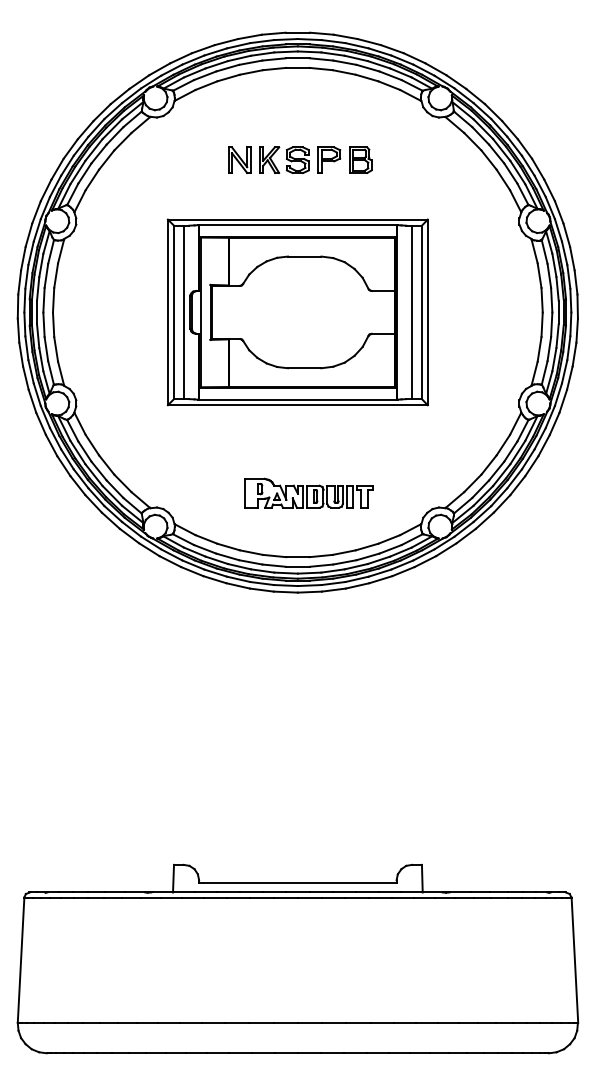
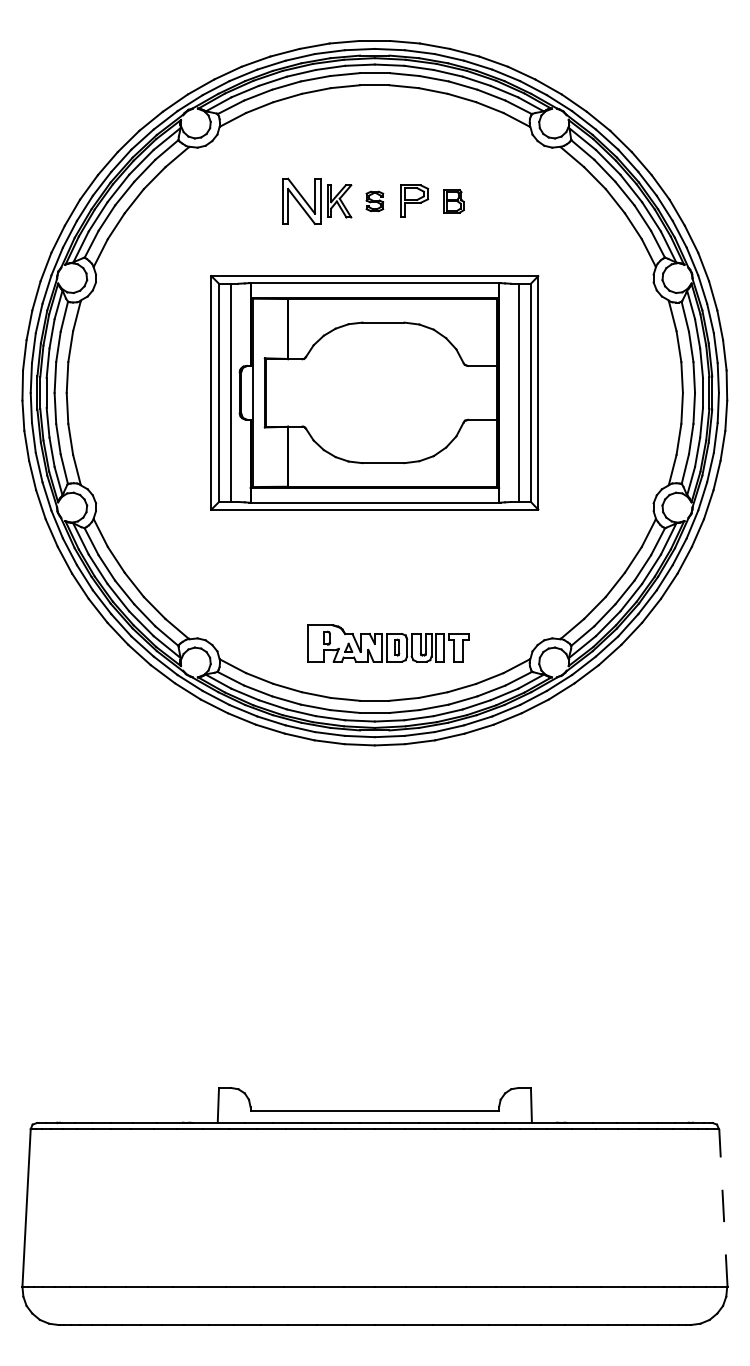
part: (239, 160) -> (301, 201), size x1.4
part: (297, 160) -> (374, 201), size x0.6
part: (360, 160) -> (453, 201), size x0.7
part: (308, 493) -> (388, 643), moved
line: (574, 959) -> (723, 1207), solid -> dashed

